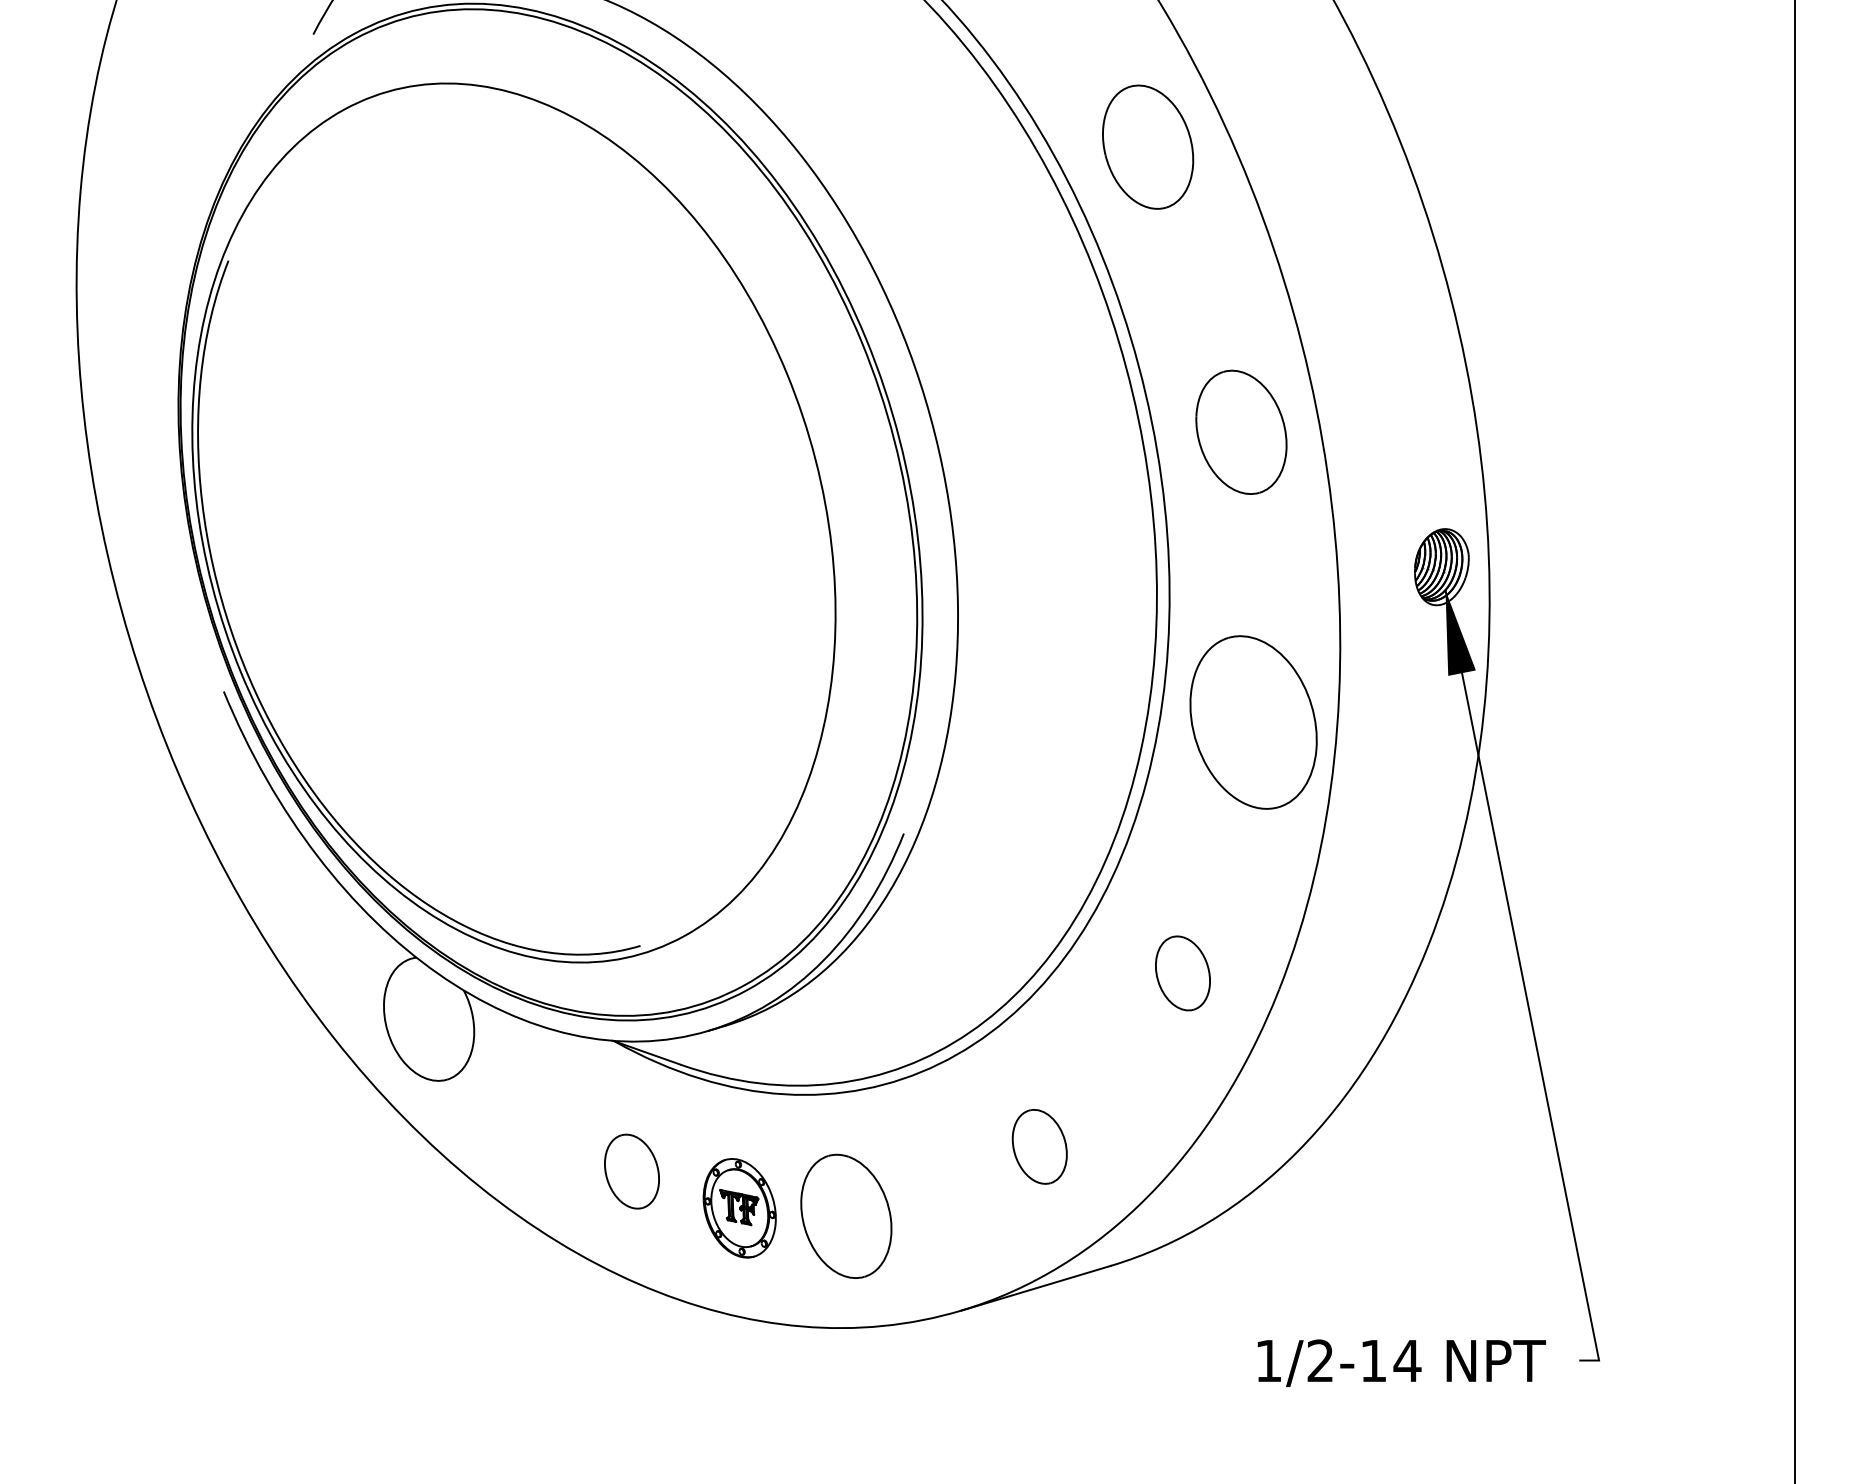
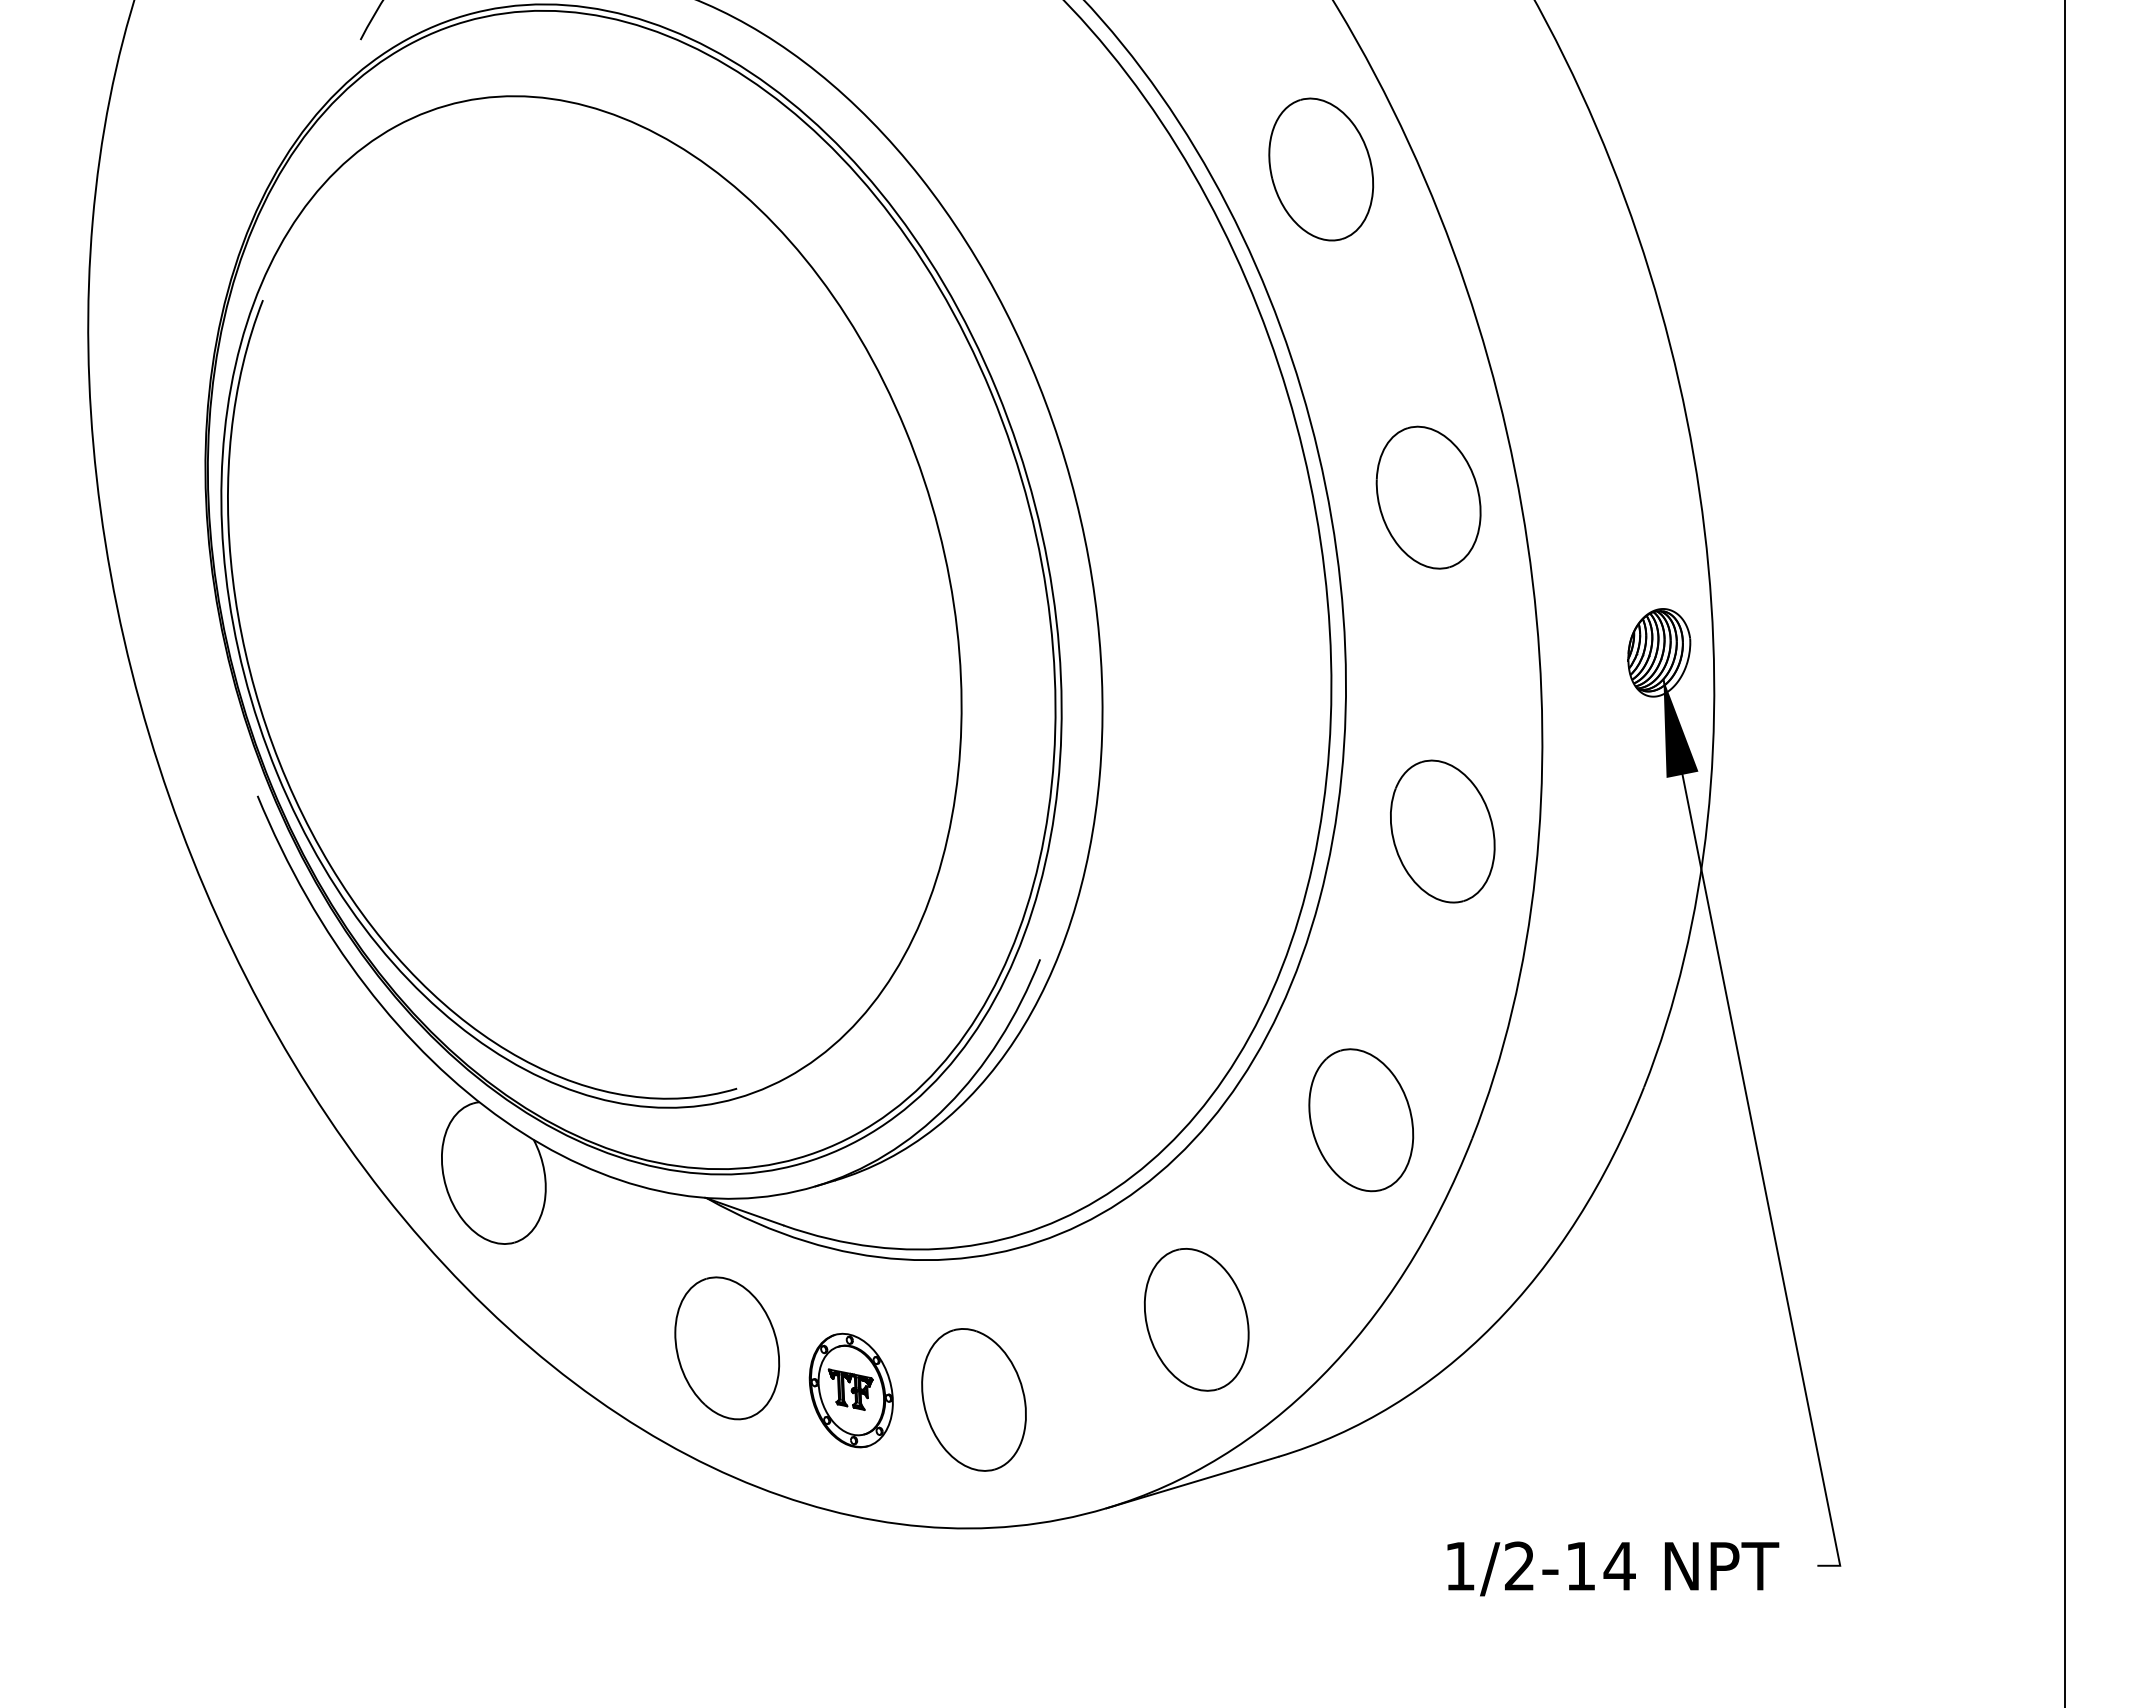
part: (1253, 722) -> (1442, 831), size x0.71
part: (1183, 973) -> (1361, 1120), size x1.67
part: (1039, 1146) -> (1196, 1319), size x1.67
part: (632, 1171) -> (727, 1348), size x1.67

